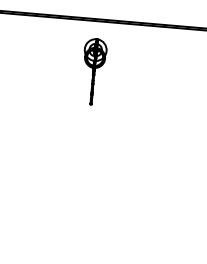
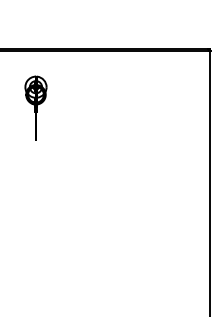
part: (93, 70) -> (35, 107), moved

